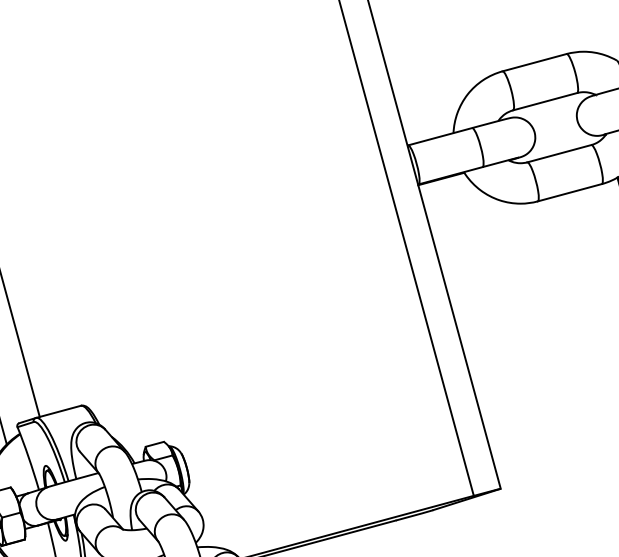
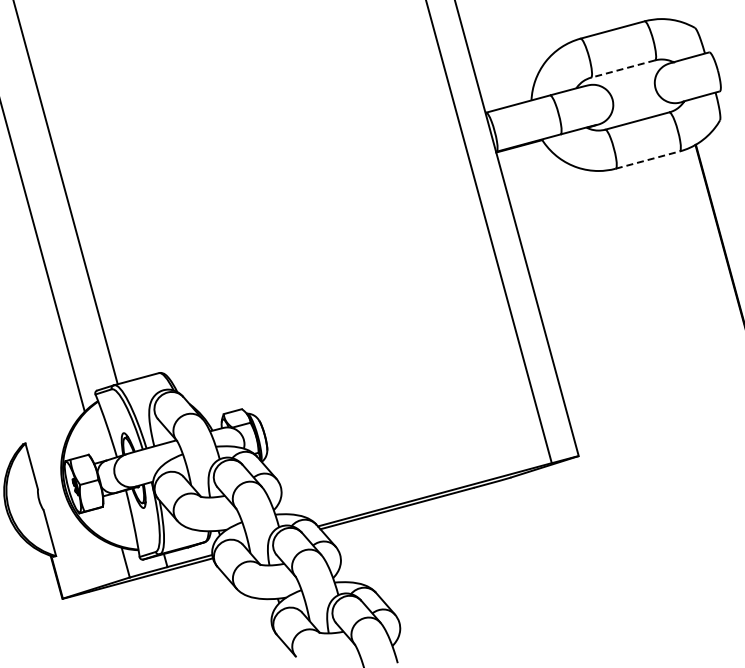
line: (544, 102) -> (622, 69), solid -> dashed
line: (570, 192) -> (648, 159), solid -> dashed

